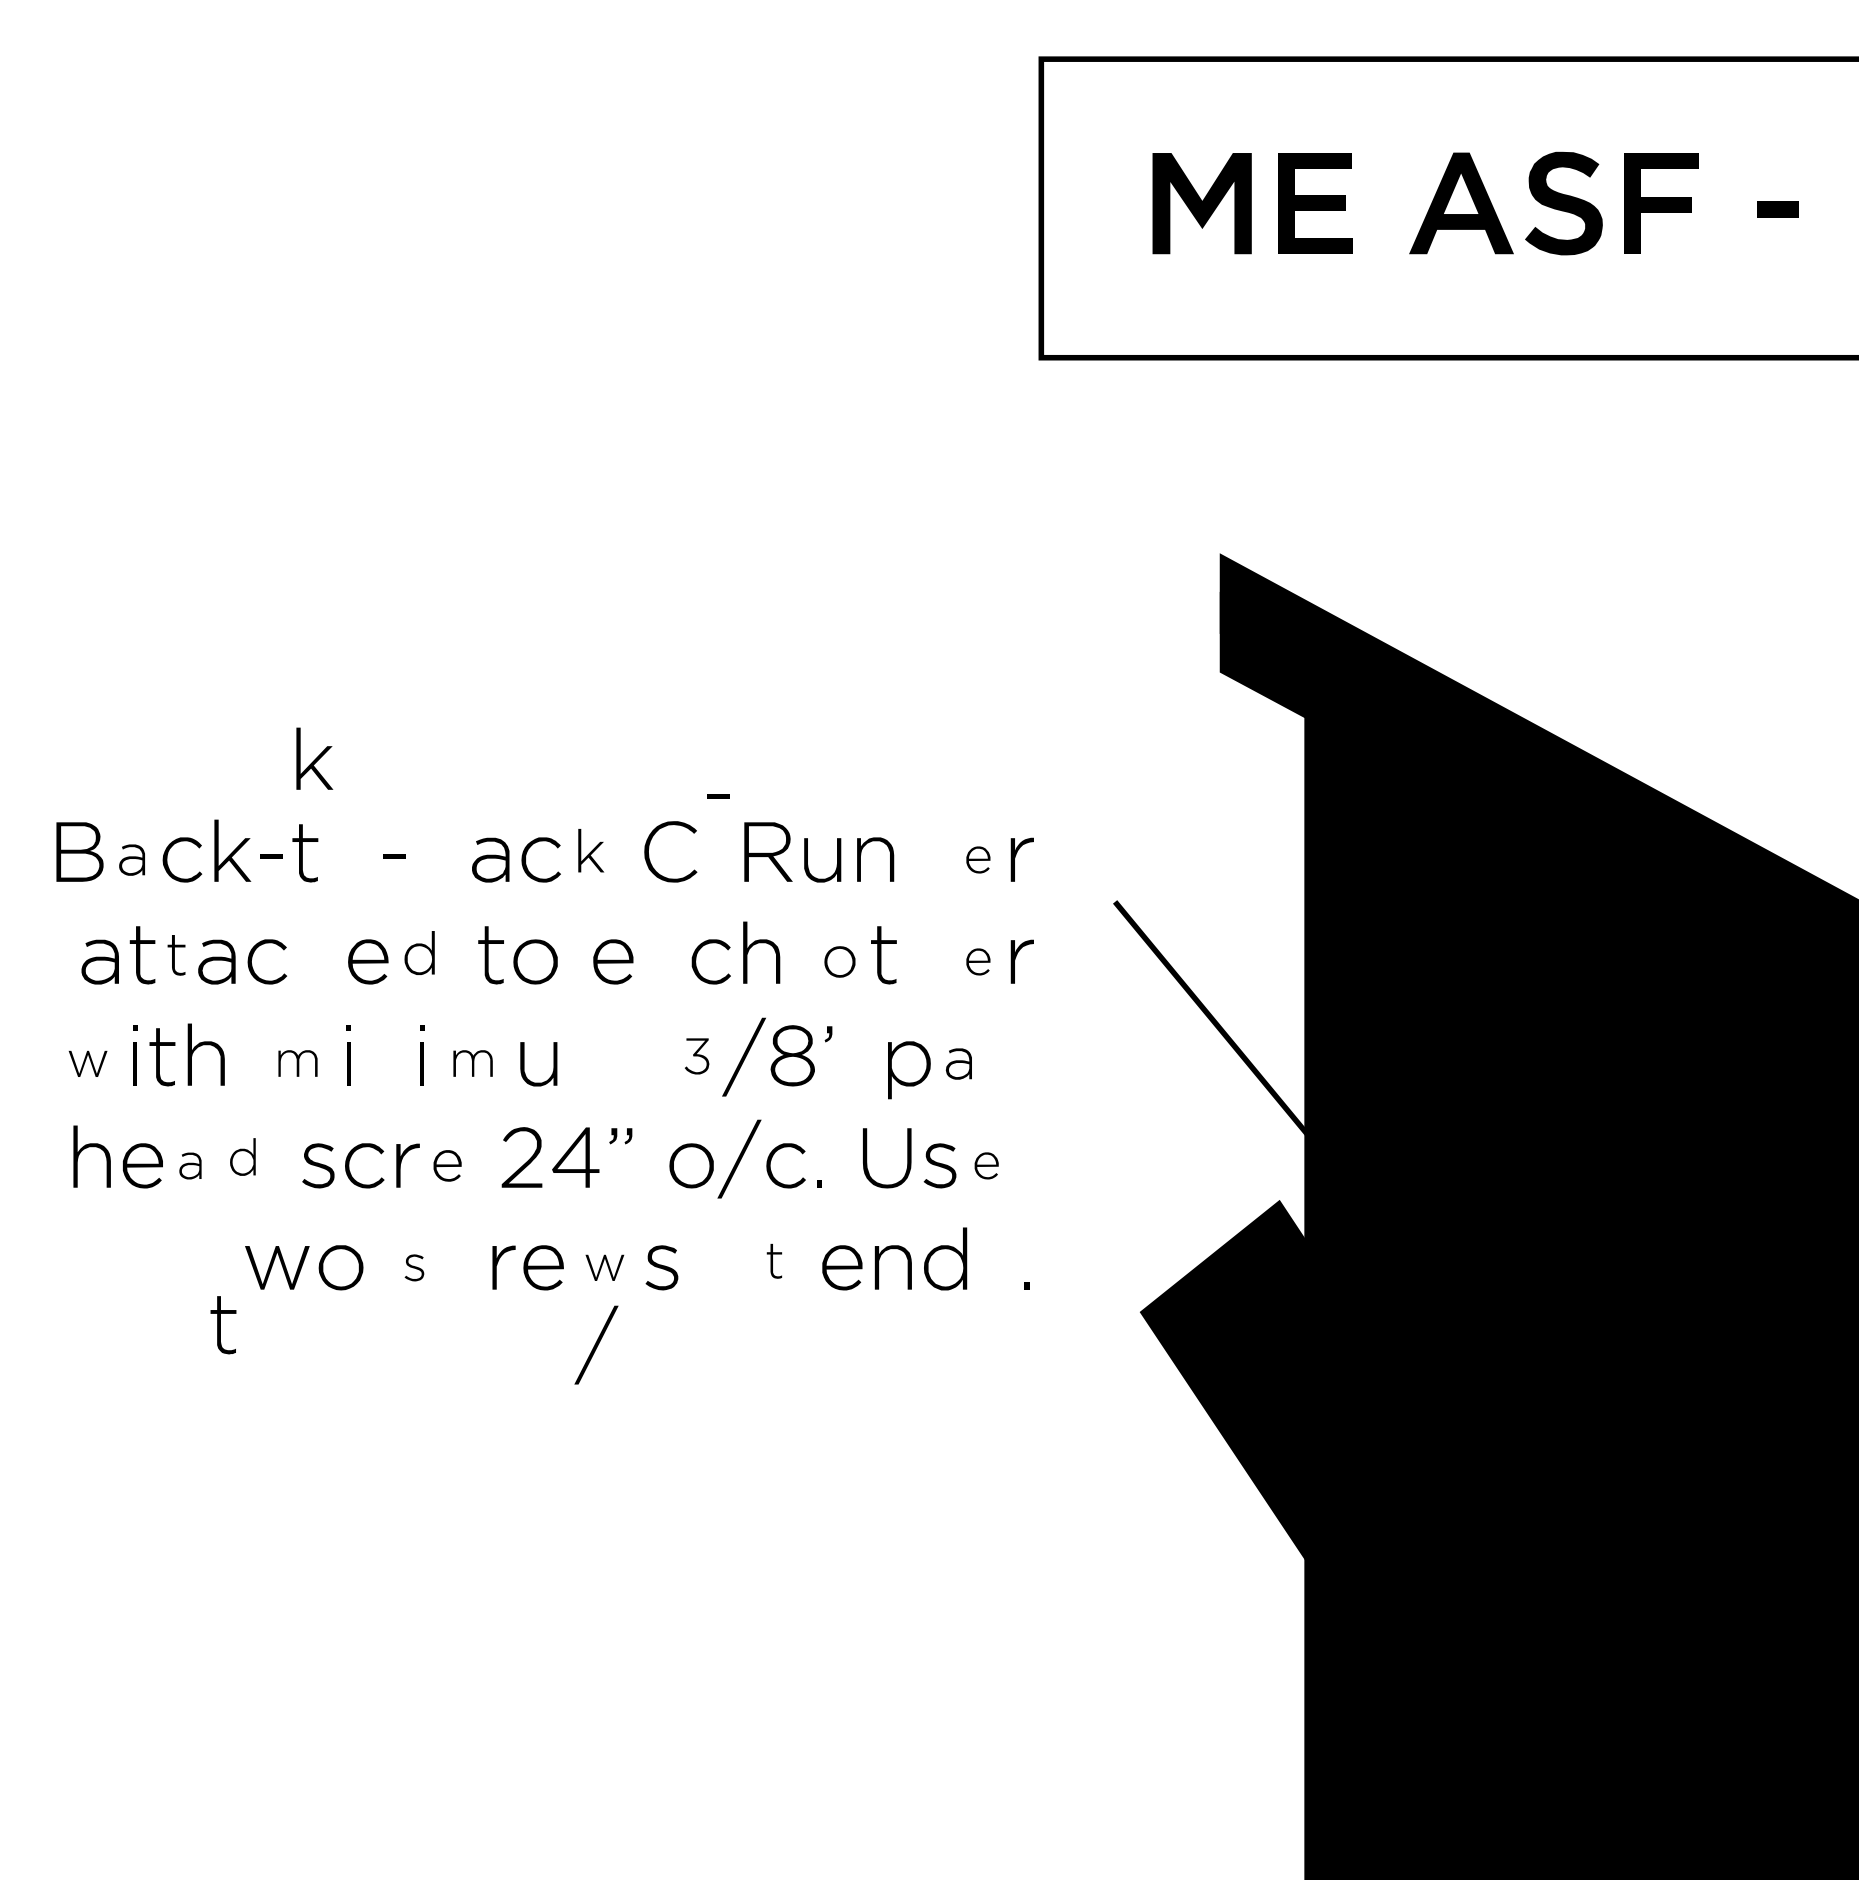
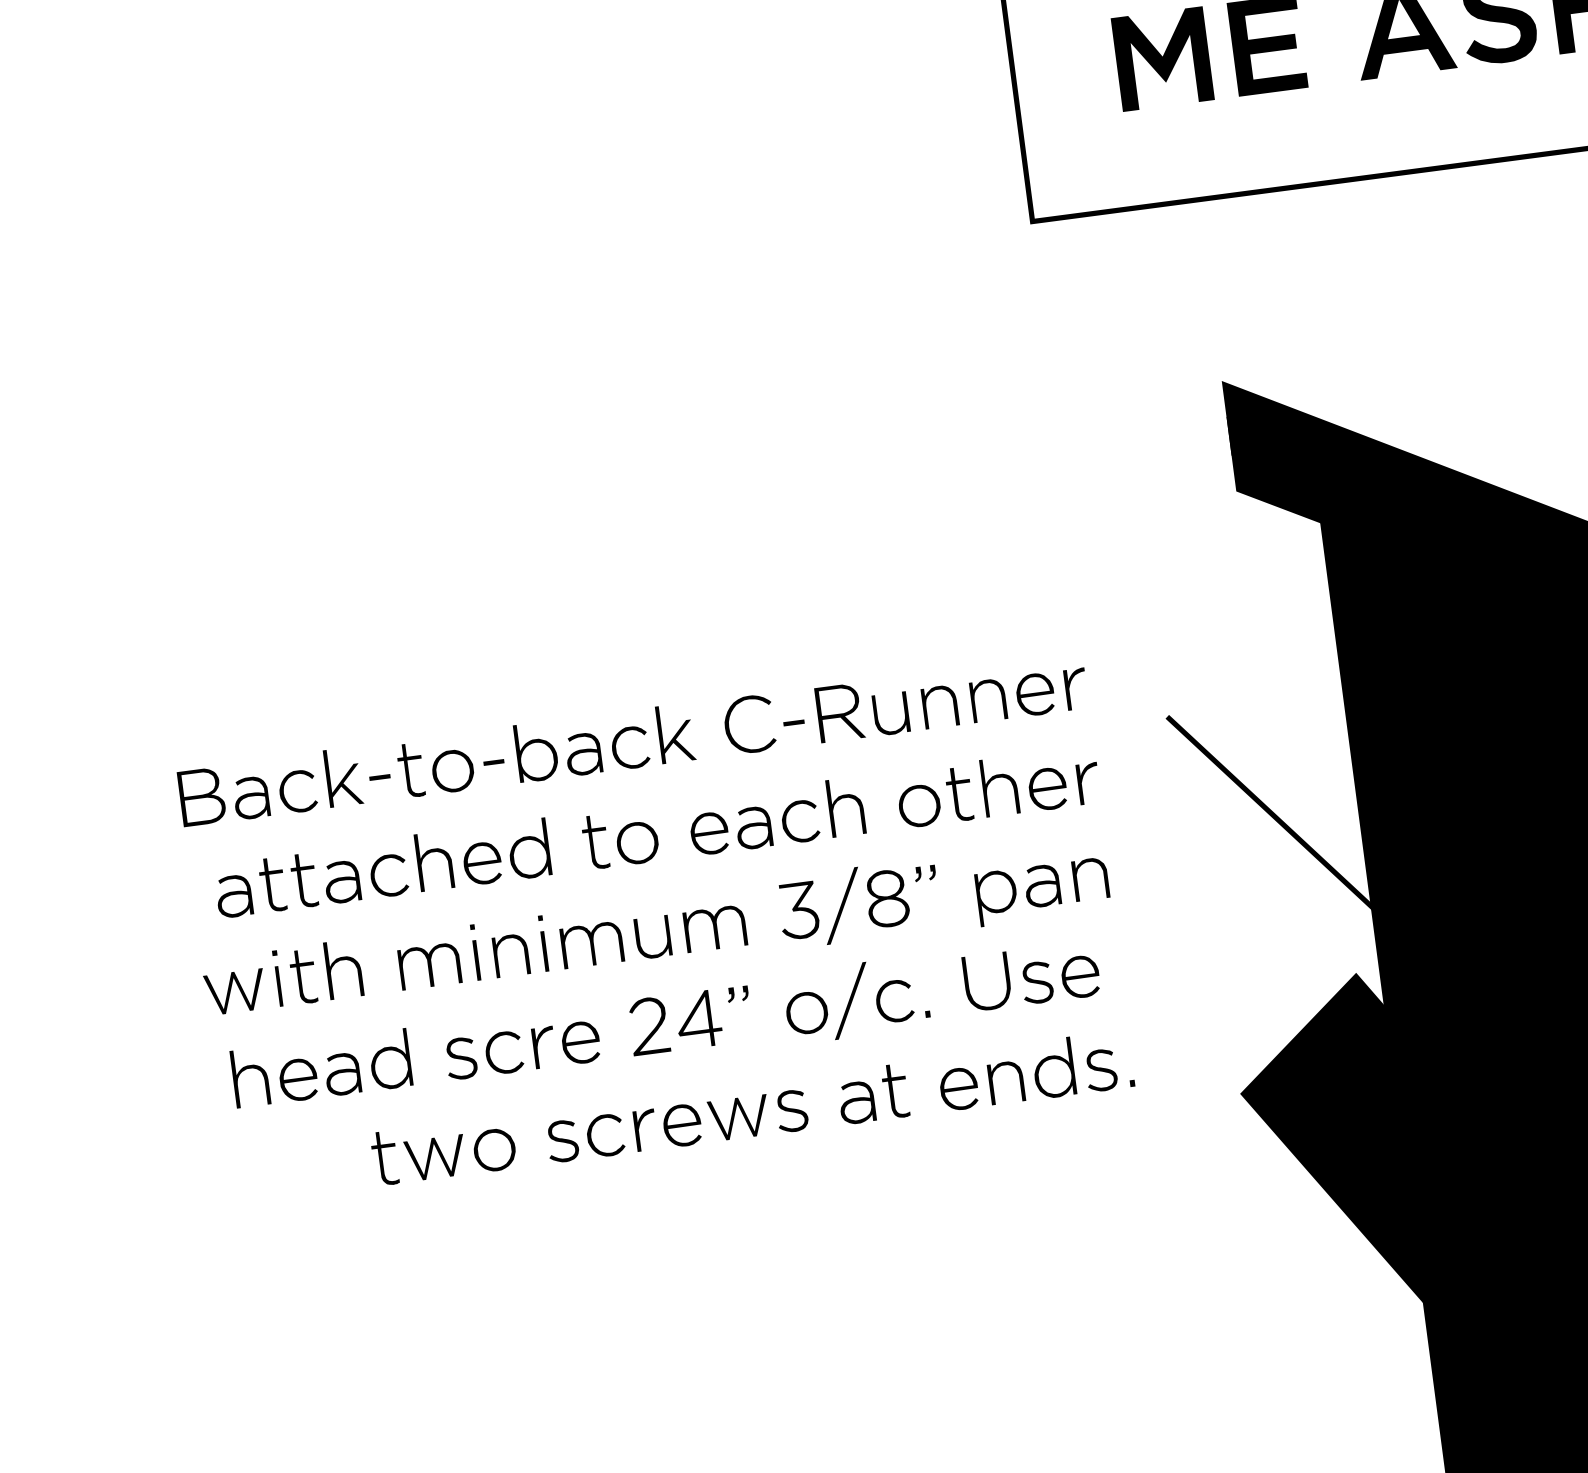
part: (314, 758) -> (407, 681), removed
line: (718, 796) -> (794, 723), moved
fill: (440, 850) -> (535, 751), added
part: (590, 850) -> (674, 733), size x1.43
part: (131, 859) -> (250, 797), size x1.43
fill: (349, 859) -> (452, 770), added
fill: (927, 859) -> (988, 700), added
part: (978, 859) -> (1035, 694), size x1.67
fill: (317, 952) -> (434, 860), added
part: (419, 952) -> (528, 848), size x1.43
fill: (927, 952) -> (999, 786), added
part: (176, 955) -> (304, 880), size x1.43
part: (660, 961) -> (753, 827), added
part: (839, 961) -> (919, 805), size x1.43
part: (978, 961) -> (1047, 788), size x1.67
fill: (843, 1034) -> (931, 872), added
part: (696, 1056) -> (798, 911), size x1.67
part: (87, 1063) -> (234, 991), size x1.67
part: (297, 1063) -> (429, 966), size x1.67
fill: (385, 1063) -> (510, 955), added
part: (472, 1063) -> (591, 944), size x1.67
fill: (605, 1063) -> (714, 928), added
part: (958, 1063) -> (1041, 885), size x1.43
fill: (1010, 1063) -> (1090, 879), added
part: (242, 1156) -> (389, 1059), size x1.67
part: (190, 1165) -> (342, 1073), size x1.67
part: (447, 1165) -> (580, 1042), size x1.43
part: (986, 1165) -> (1080, 976), size x1.67
part: (774, 1261) -> (895, 1091), size x1.67
part: (446, 1262) -> (591, 1132), added
part: (414, 1267) -> (562, 1141), size x1.67
part: (604, 1267) -> (738, 1117), size x1.67
part: (731, 1267) -> (856, 1102), added
fill: (995, 1267) -> (1101, 1070), added
part: (223, 1325) -> (385, 1158), moved
part: (596, 1344) -> (740, 1190), removed

